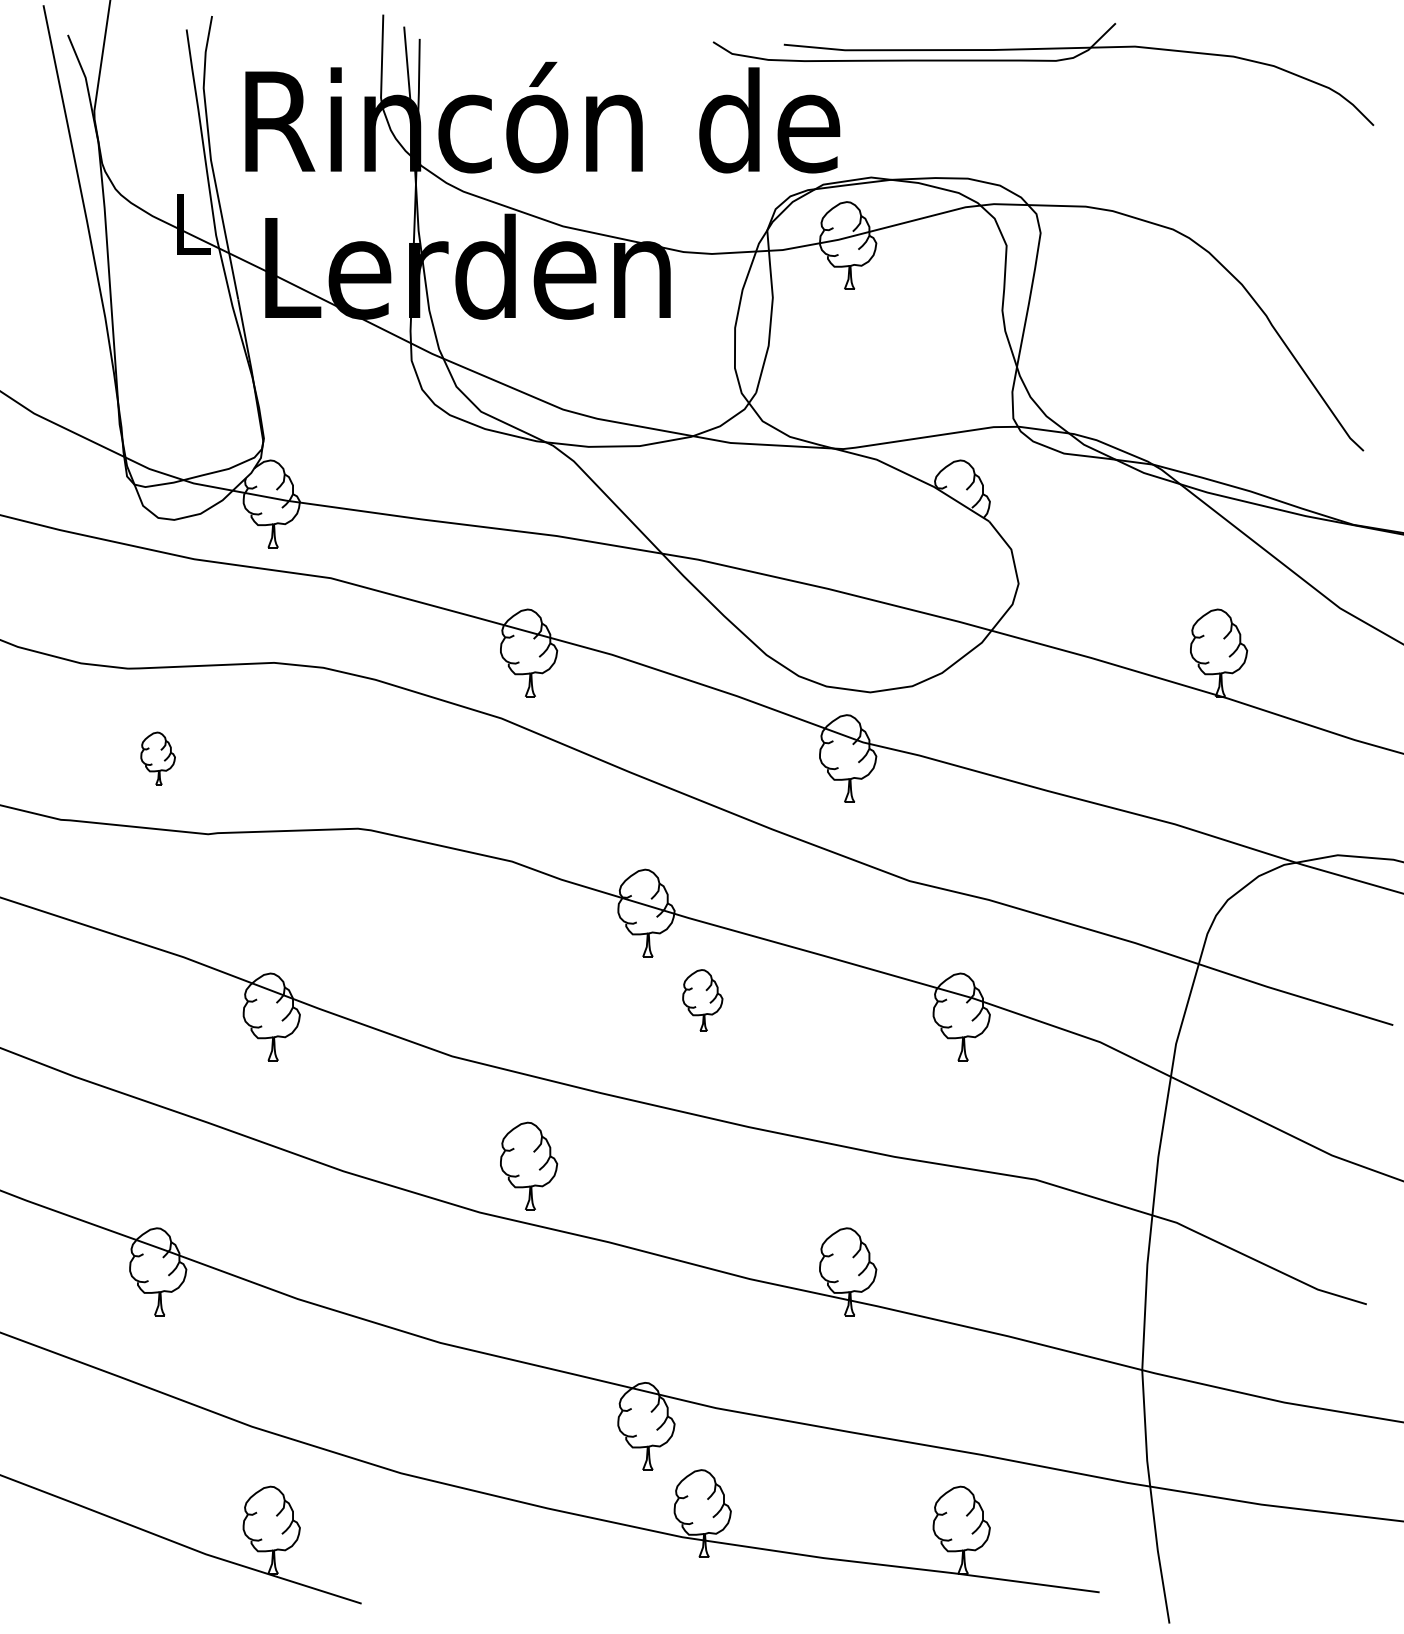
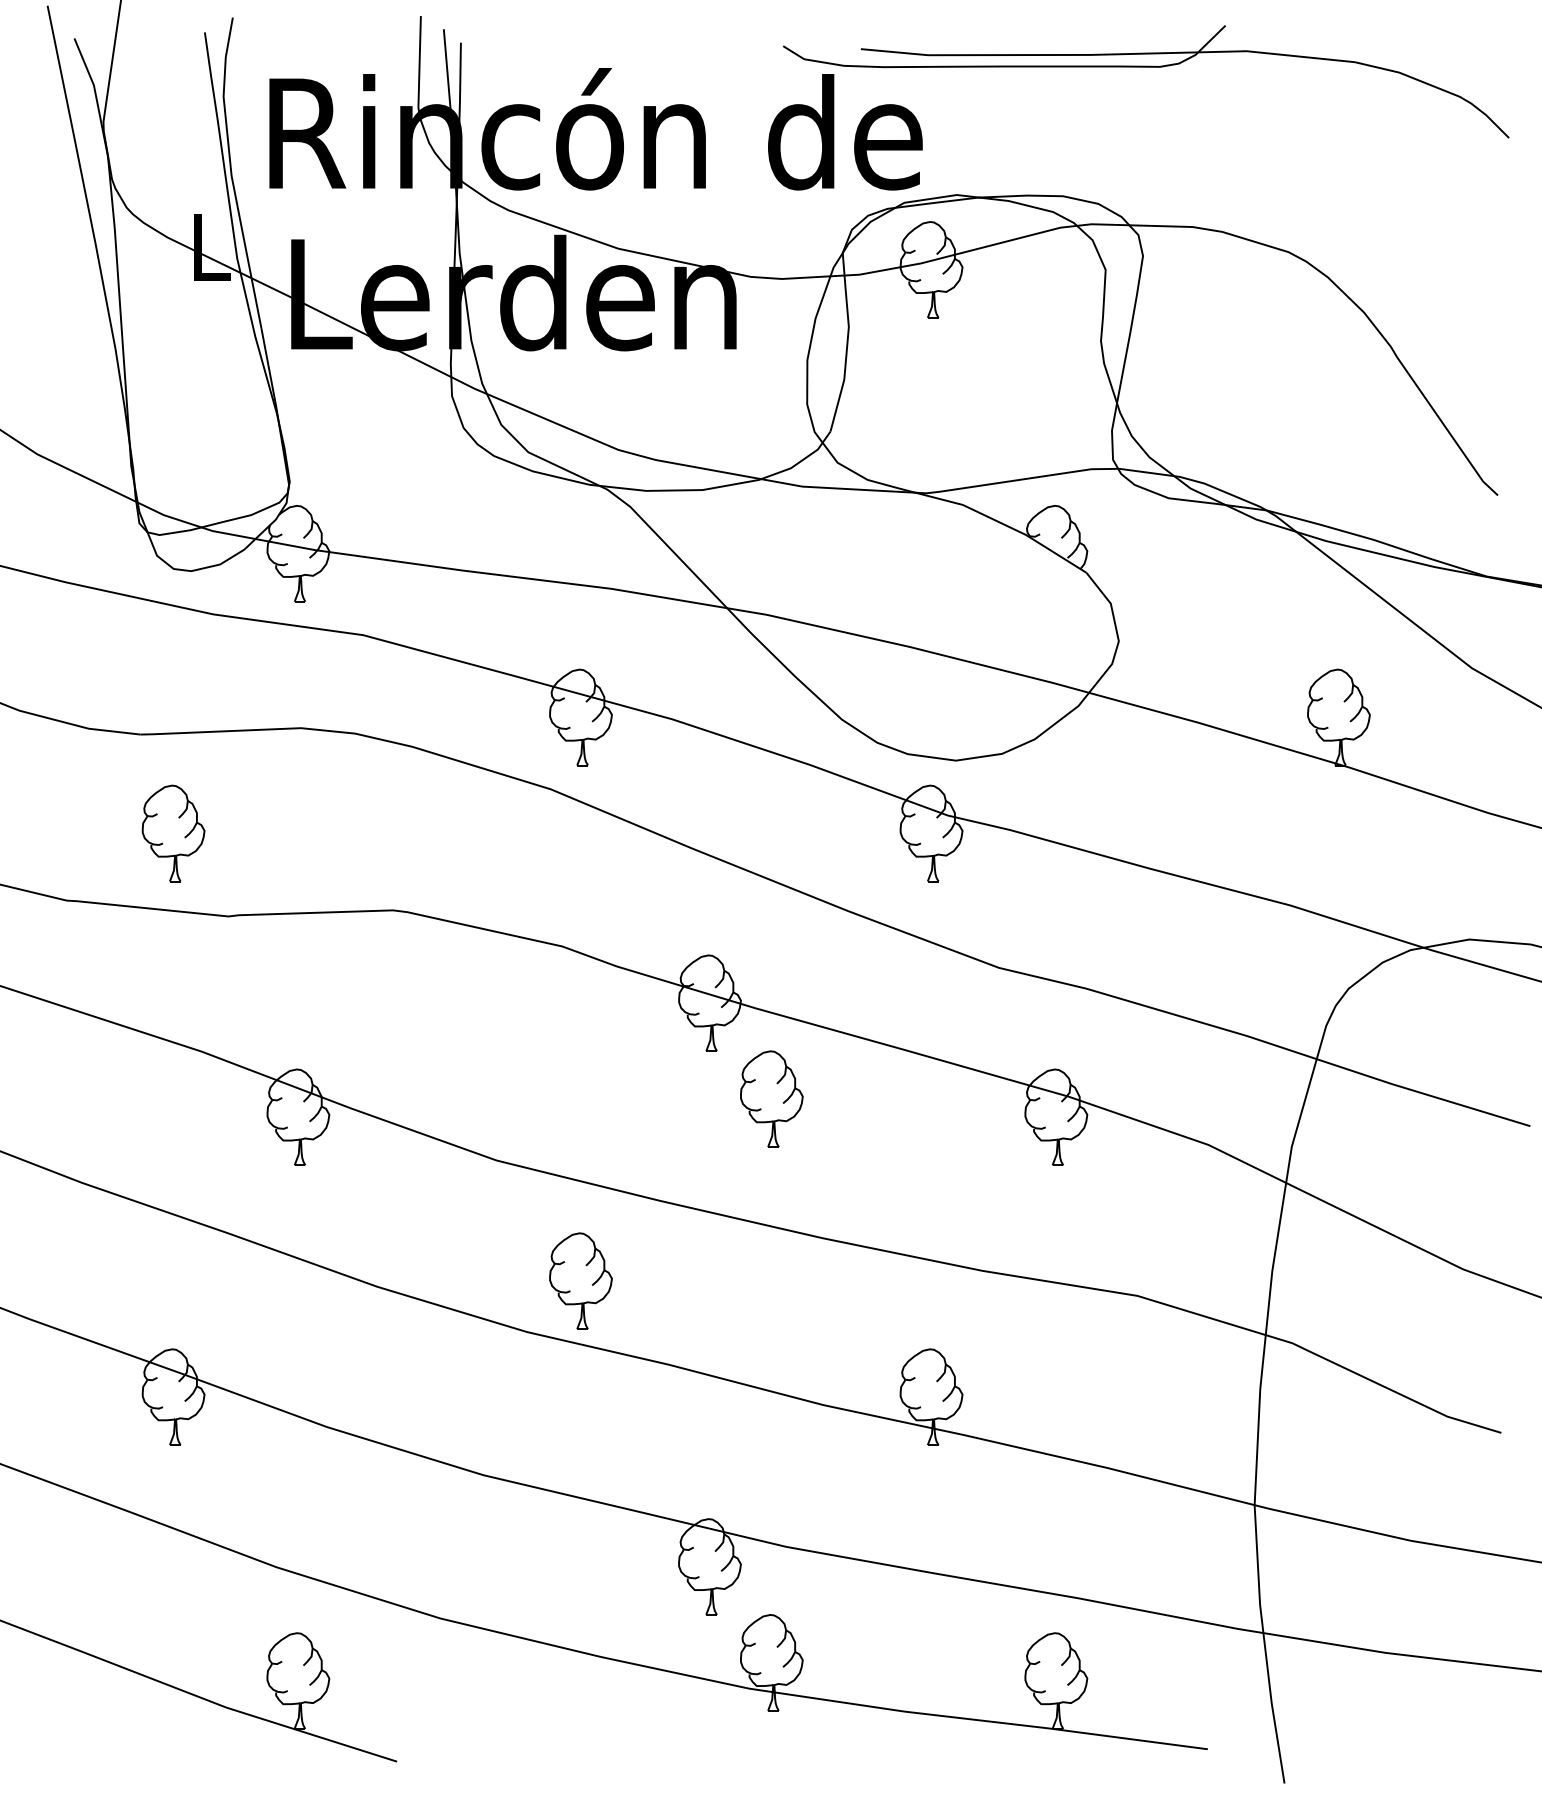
part: (158, 758) -> (173, 833), size x1.67
part: (702, 999) -> (771, 1098), size x1.43

